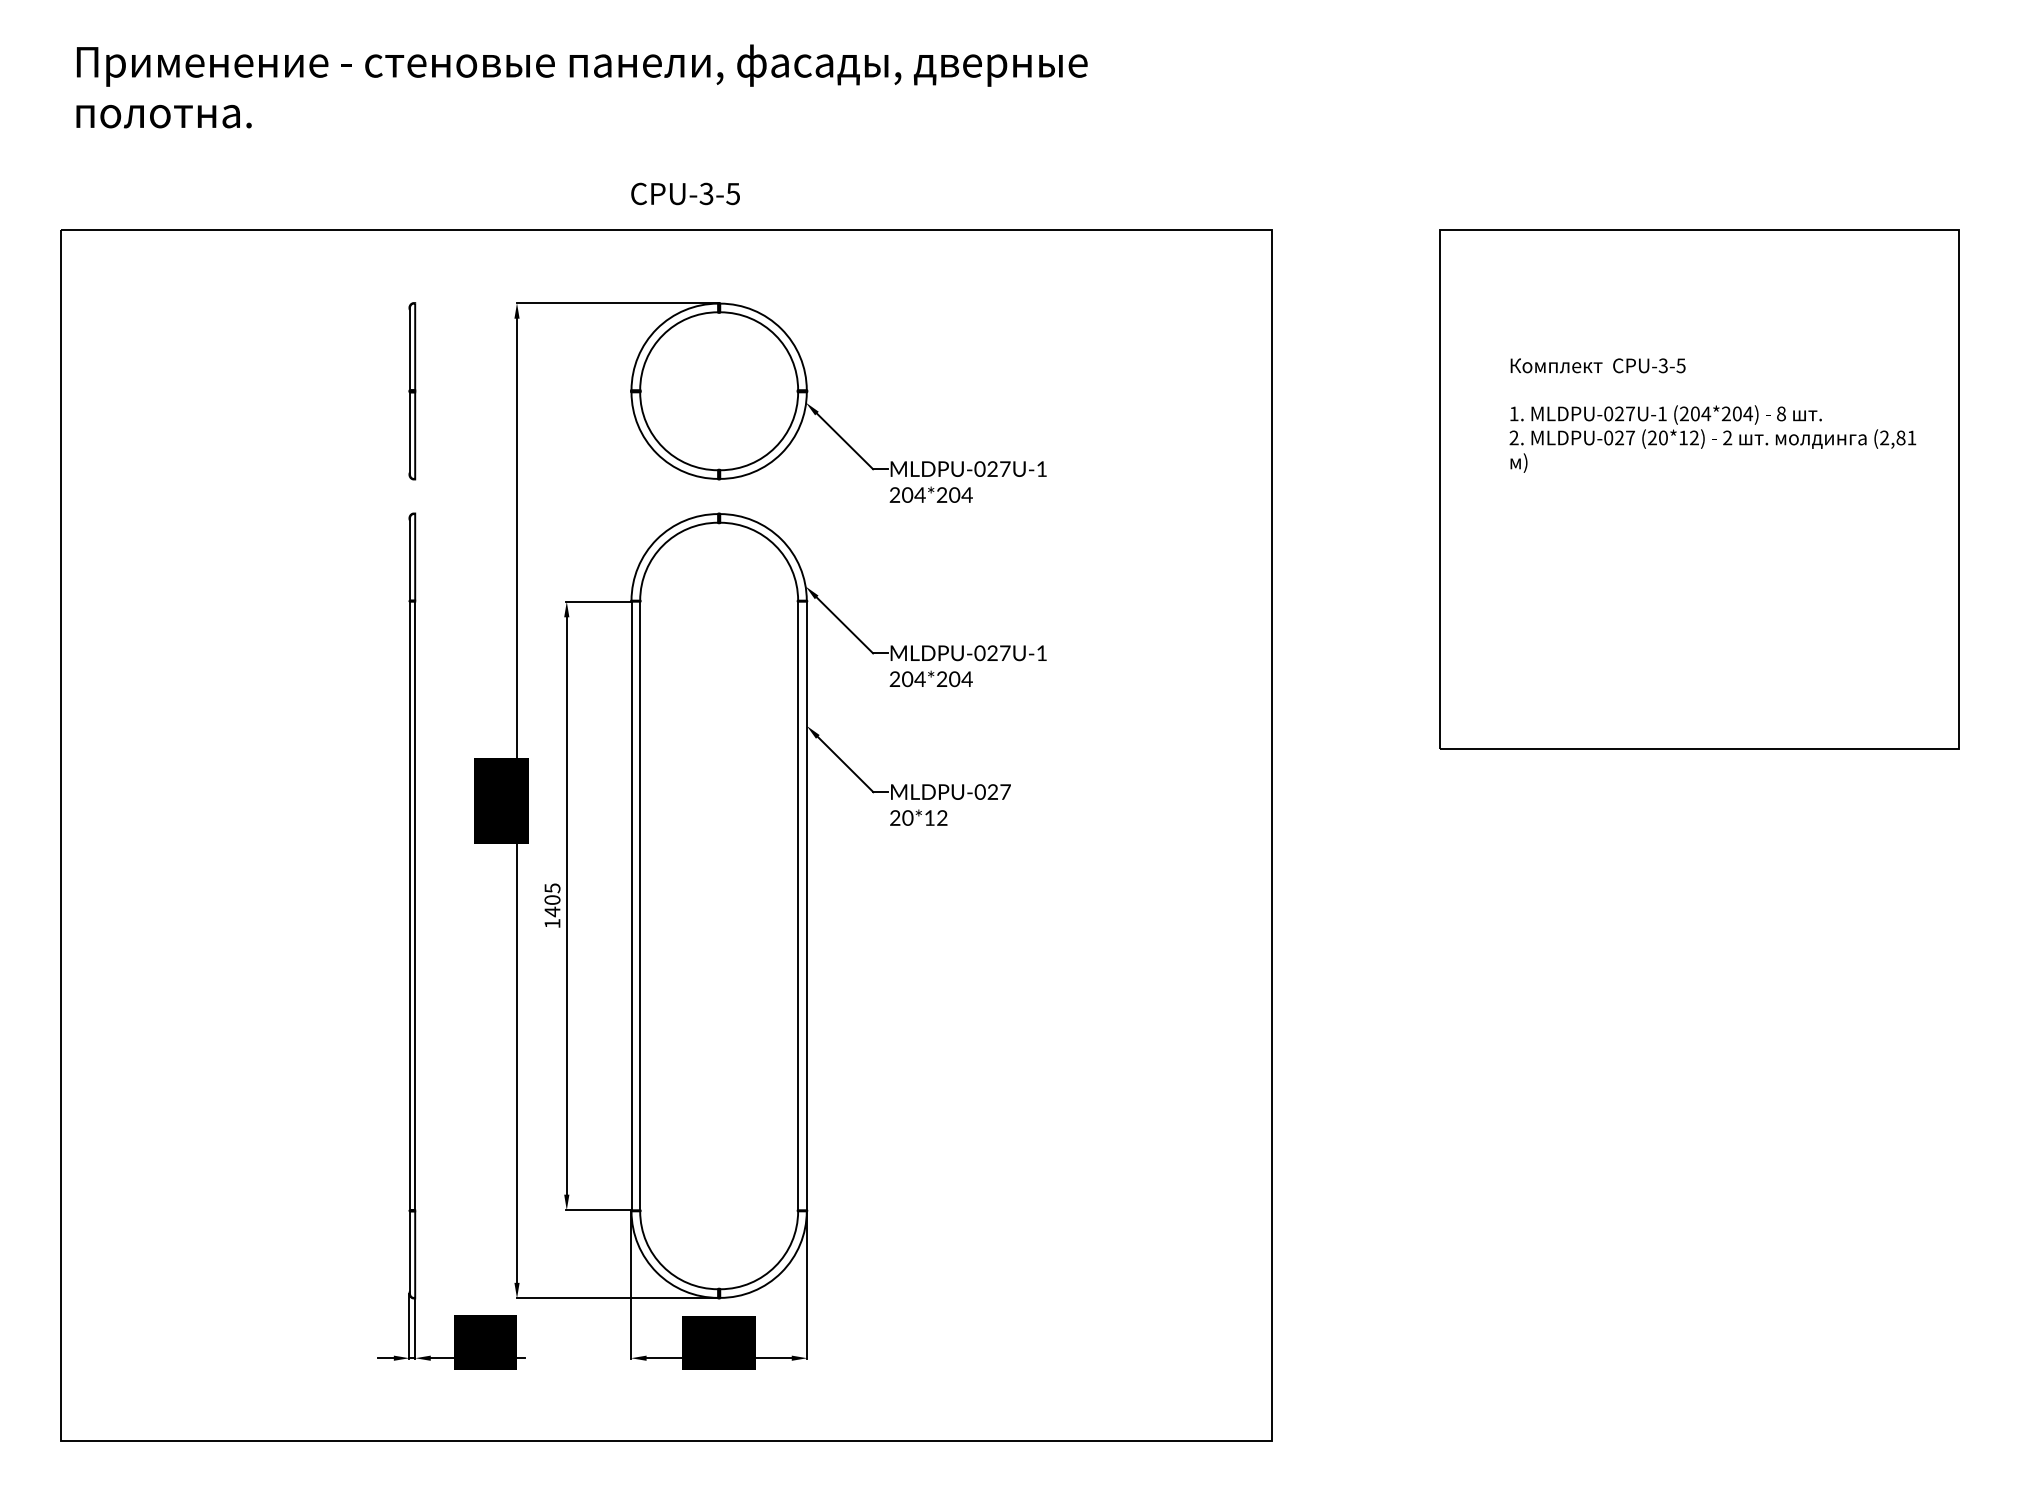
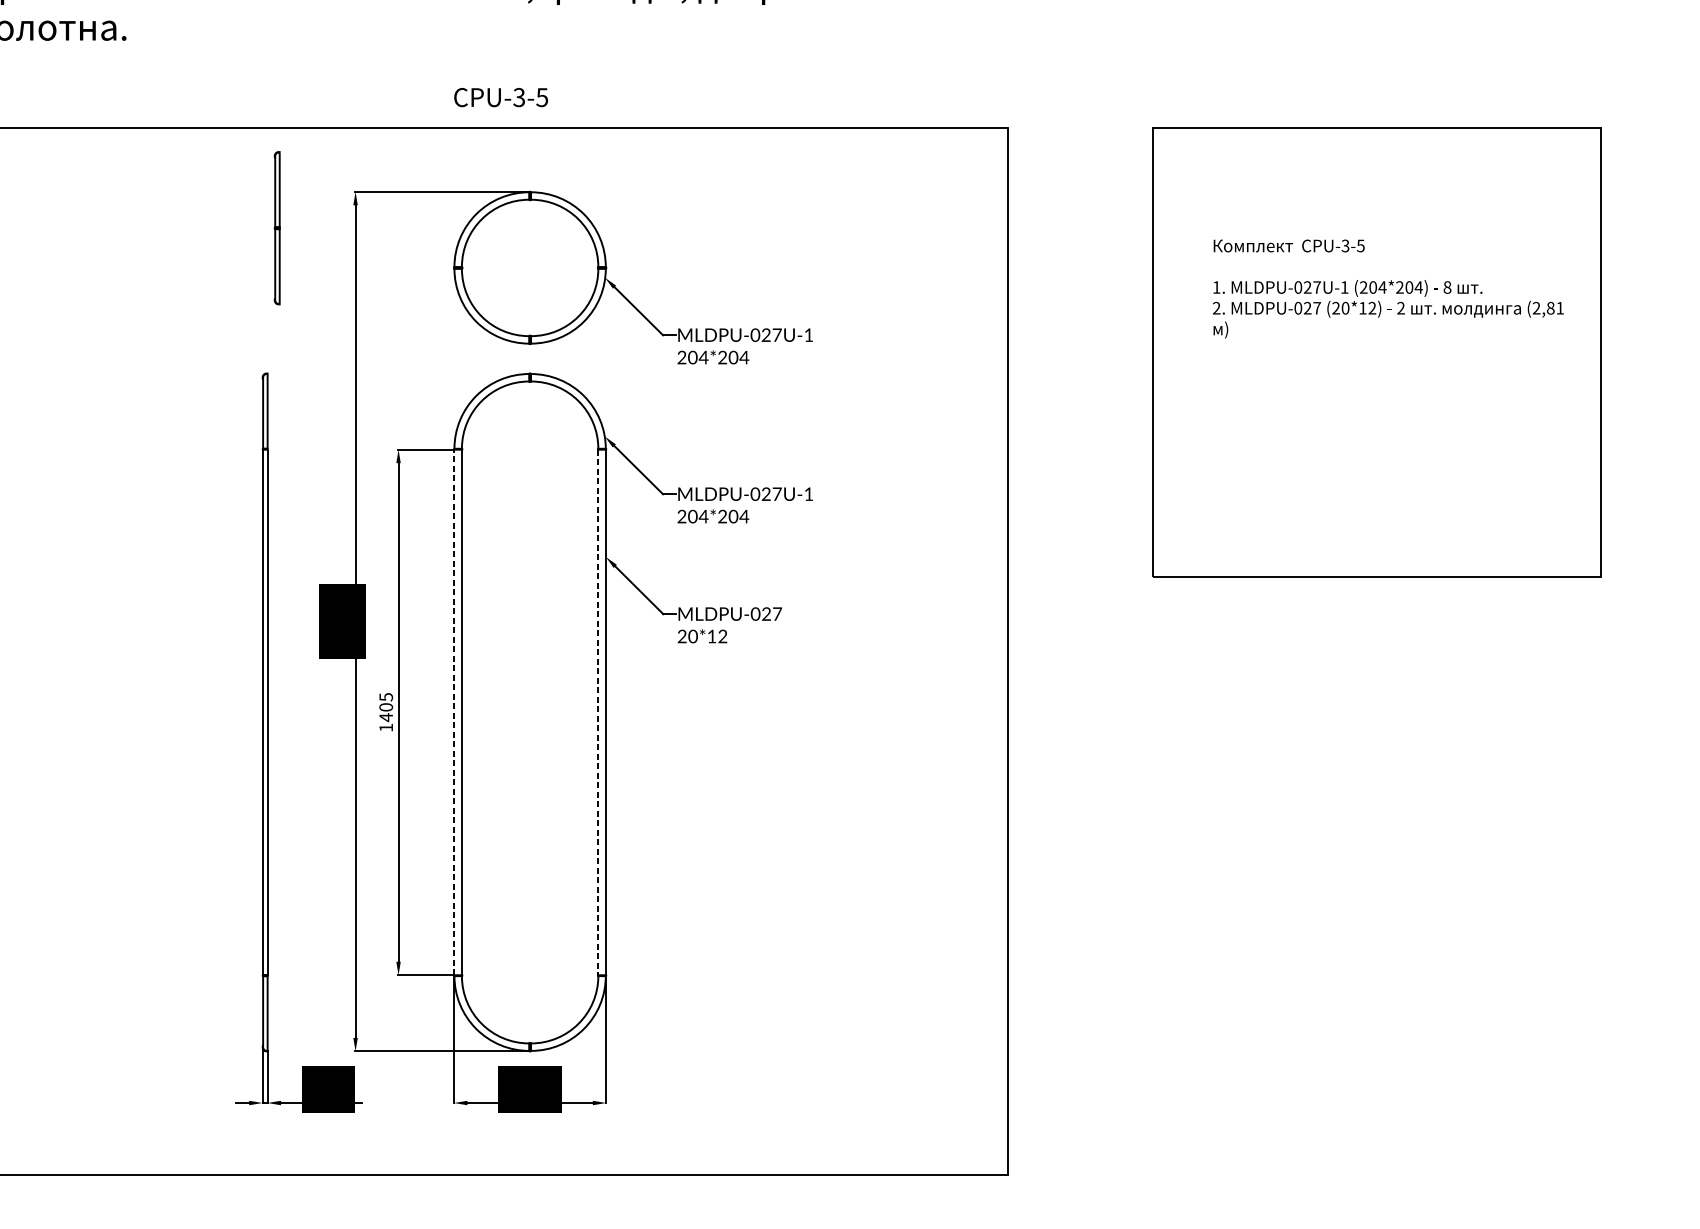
part: (412, 391) -> (277, 228), moved
line: (631, 905) -> (454, 712), solid -> dashed
line: (798, 906) -> (598, 712), solid -> dashed

